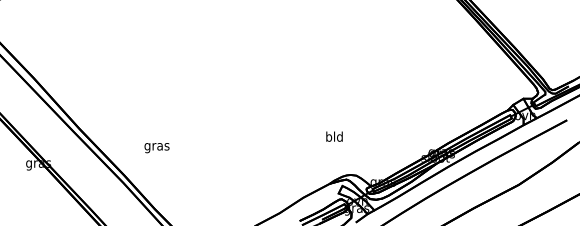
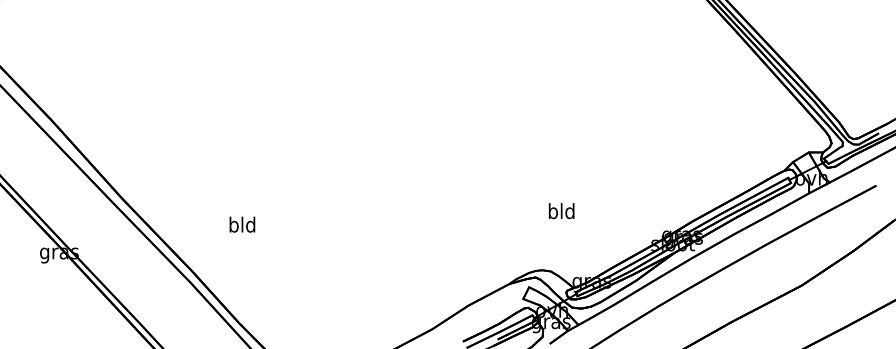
text: (334, 136) -> (561, 210), moved
text: (156, 146) -> (241, 226), gras -> bld

